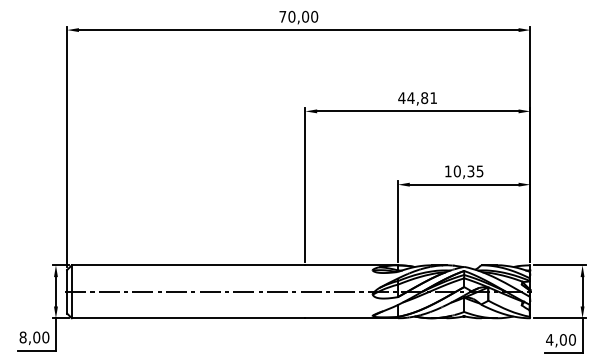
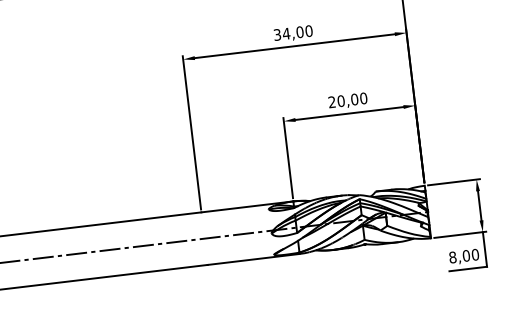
text: (417, 98) -> (292, 33), 44,81 -> 34,00
text: (463, 171) -> (347, 100), 10,35 -> 20,00
text: (549, 339) -> (452, 257), 4,00 -> 8,00

